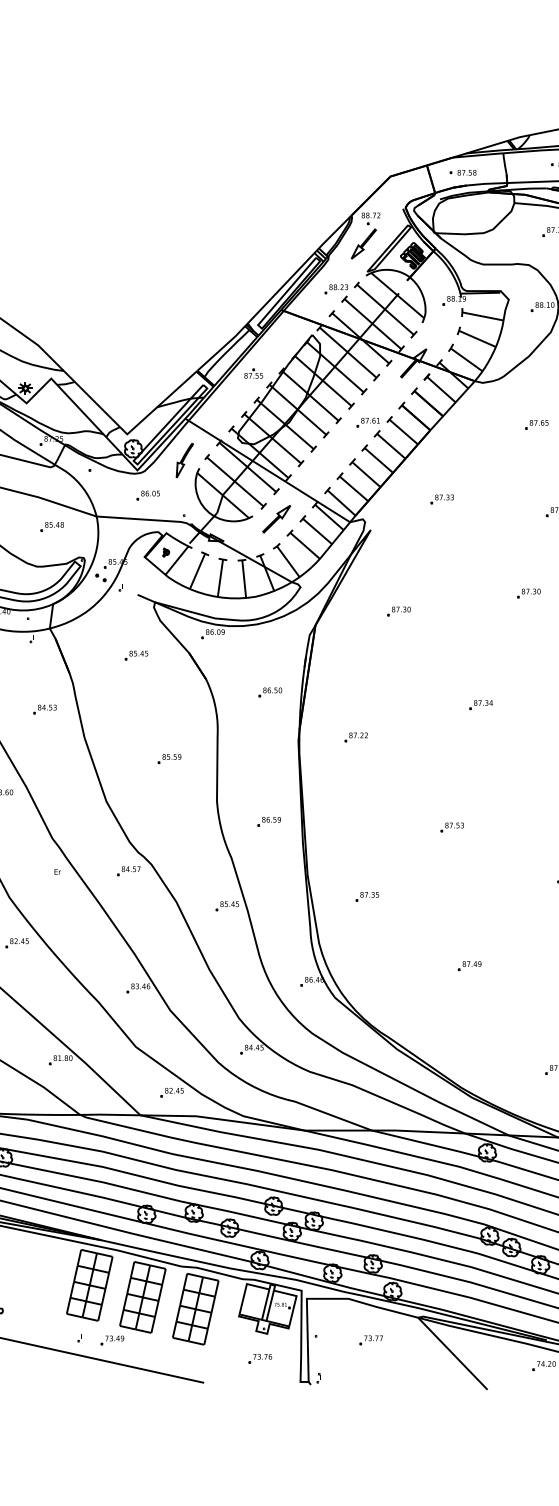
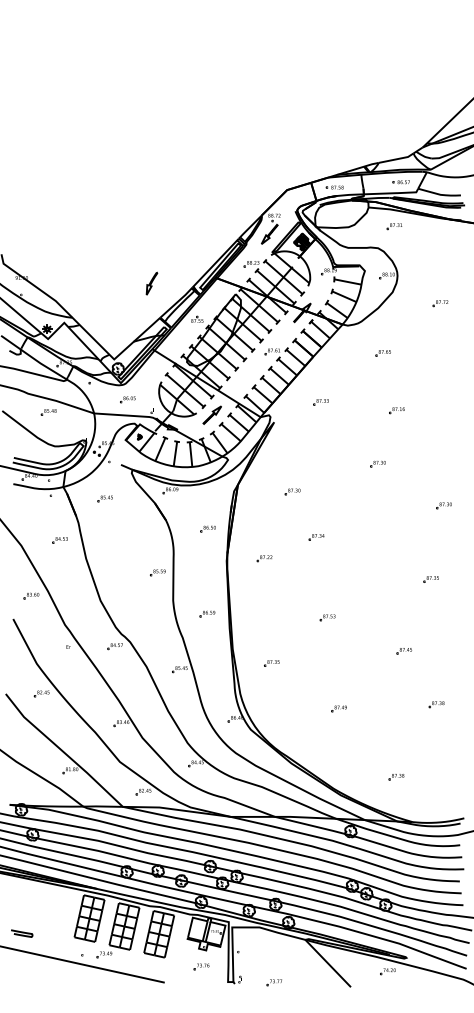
part: (183, 460) -> (151, 283), moved
part: (51, 527) -> (48, 412), moved
part: (398, 610) -> (292, 491), moved
part: (135, 655) -> (104, 498), moved
part: (480, 705) -> (316, 537), moved
part: (168, 758) -> (157, 572), moved
part: (369, 1340) -> (273, 982), moved

